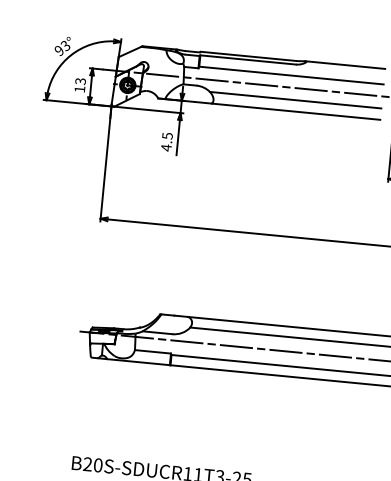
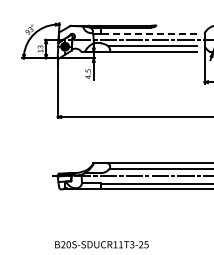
line: (345, 65) -> (176, 25), removed
line: (290, 75) -> (148, 33), solid -> dashed

